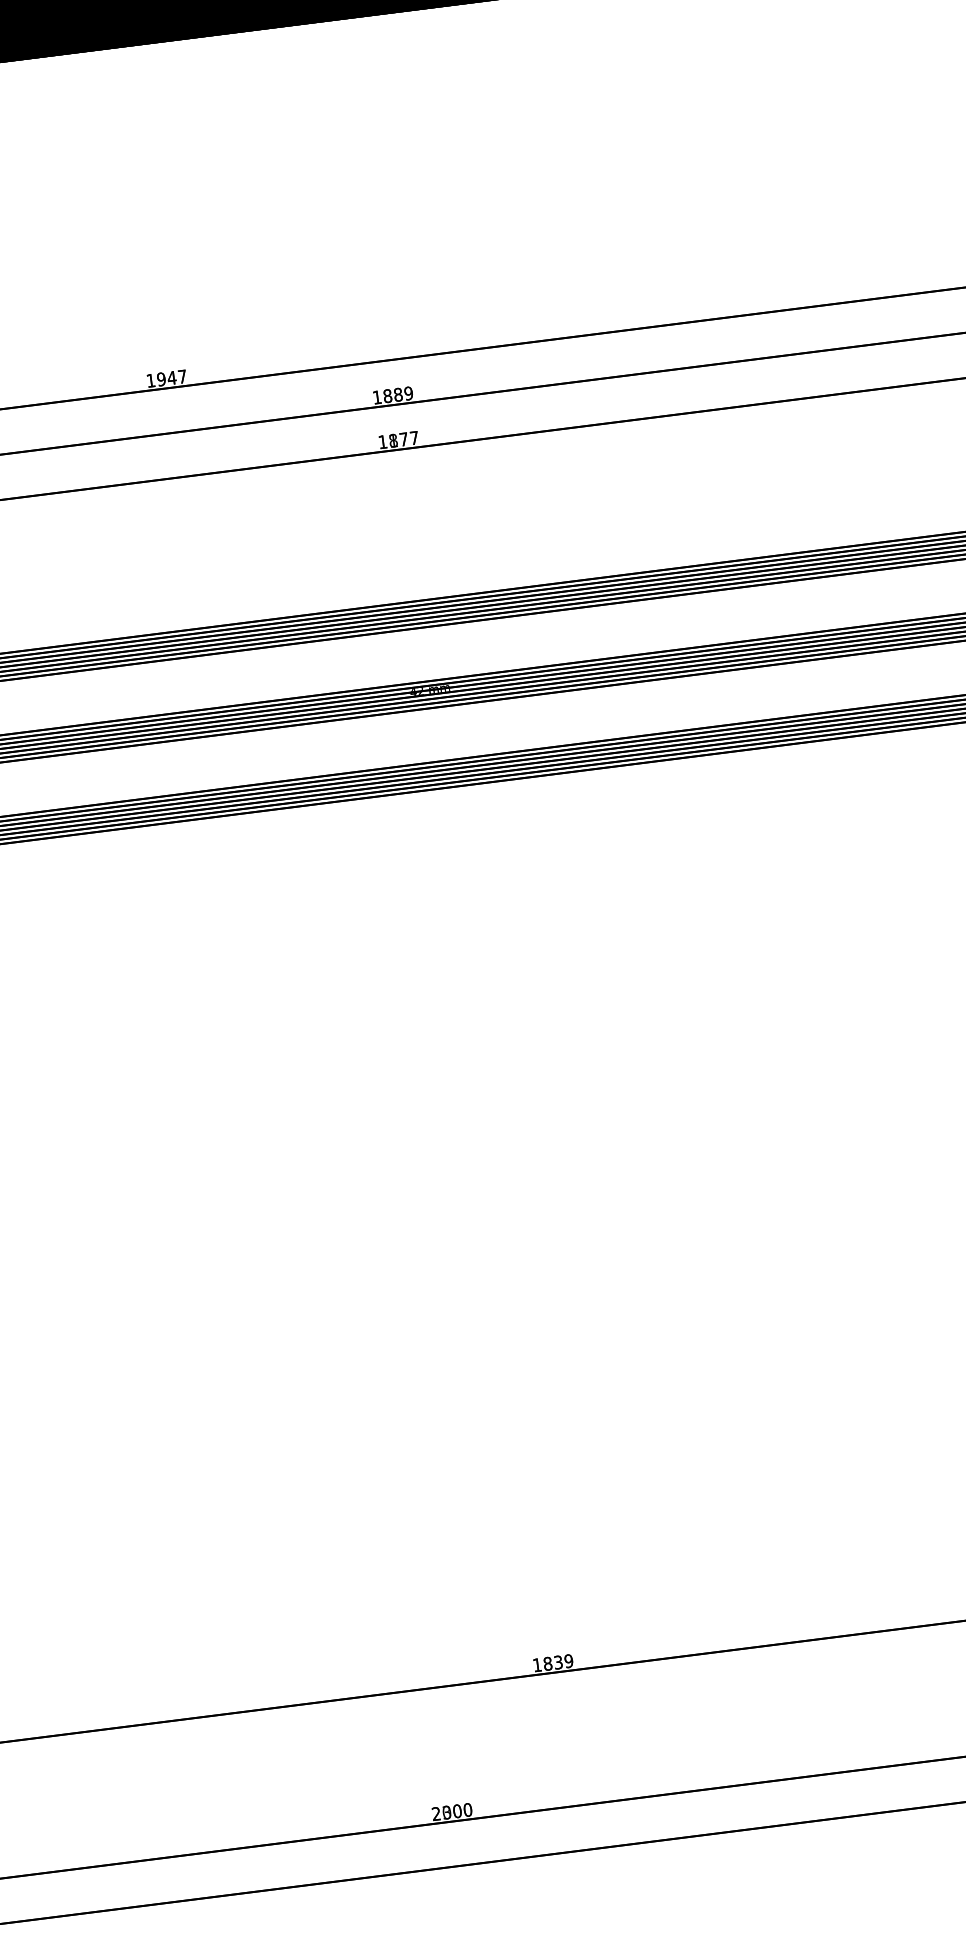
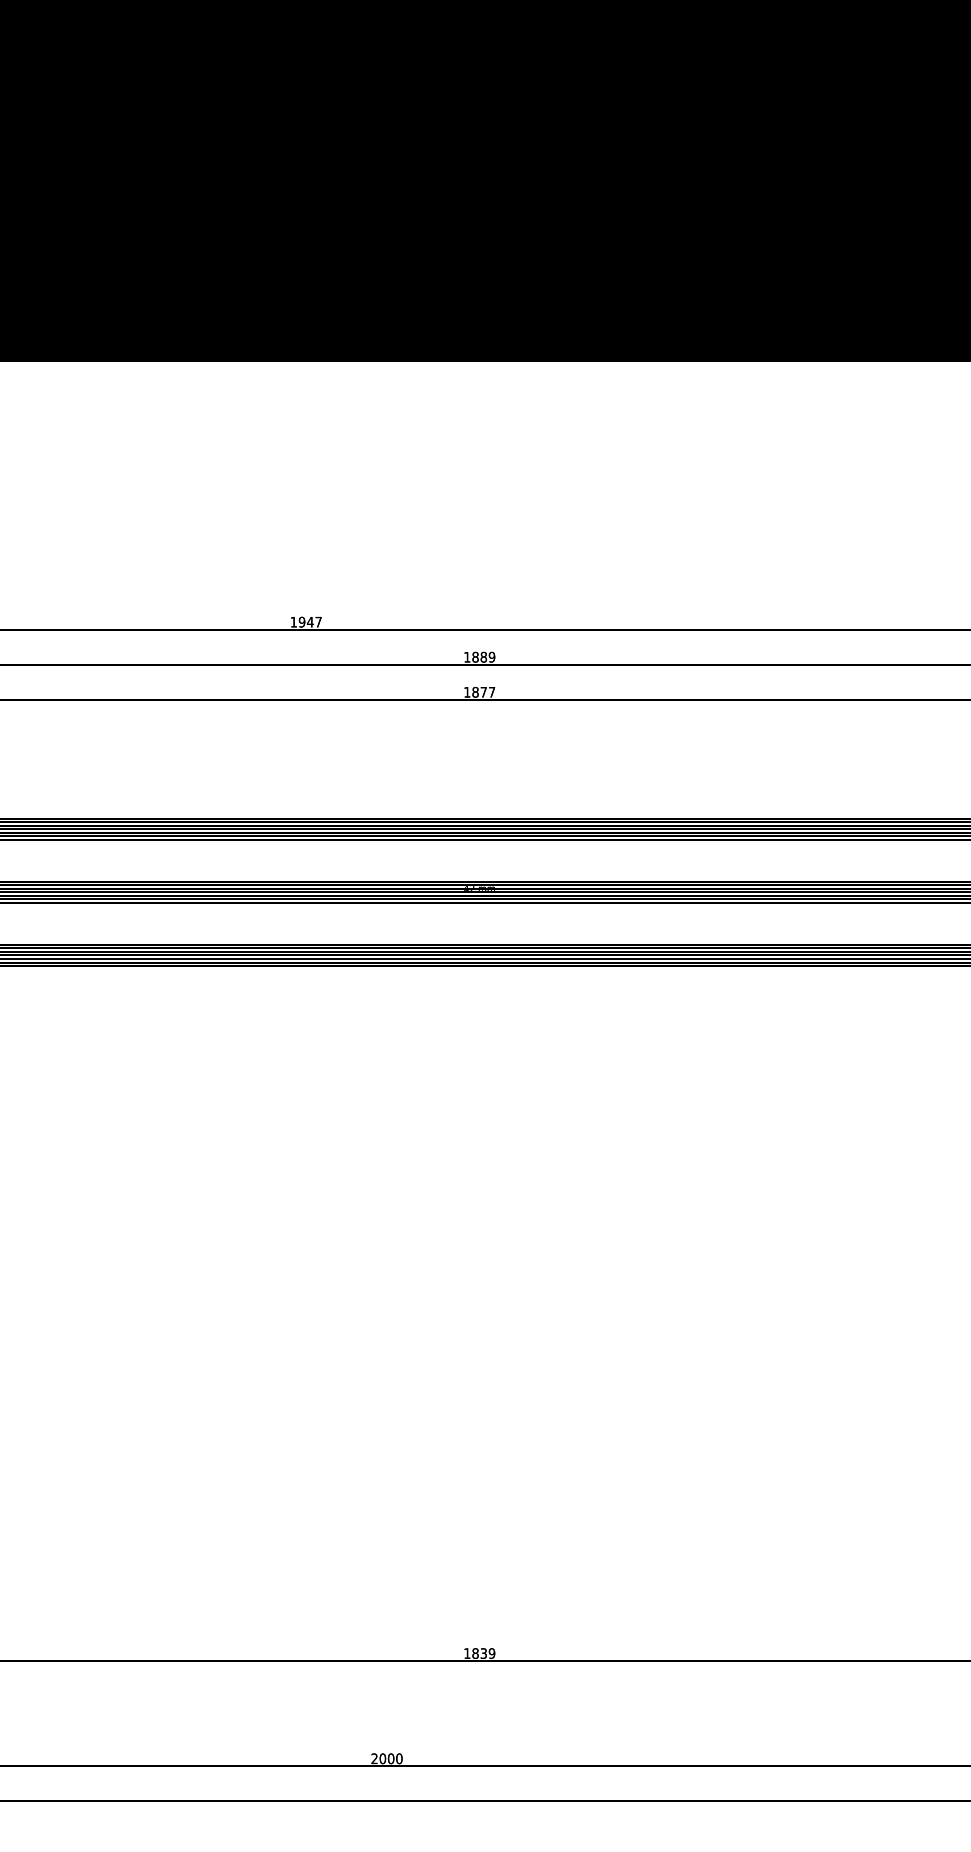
text: (393, 440) -> (475, 692), 1177 -> 1877
text: (446, 1812) -> (382, 1758), 2300 -> 2000

